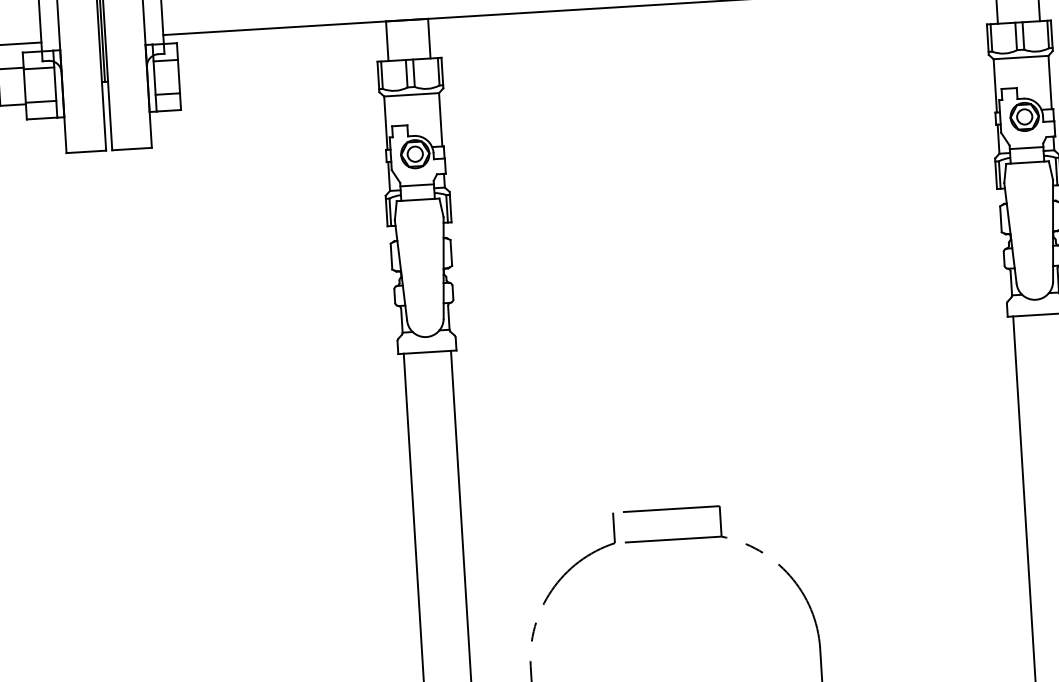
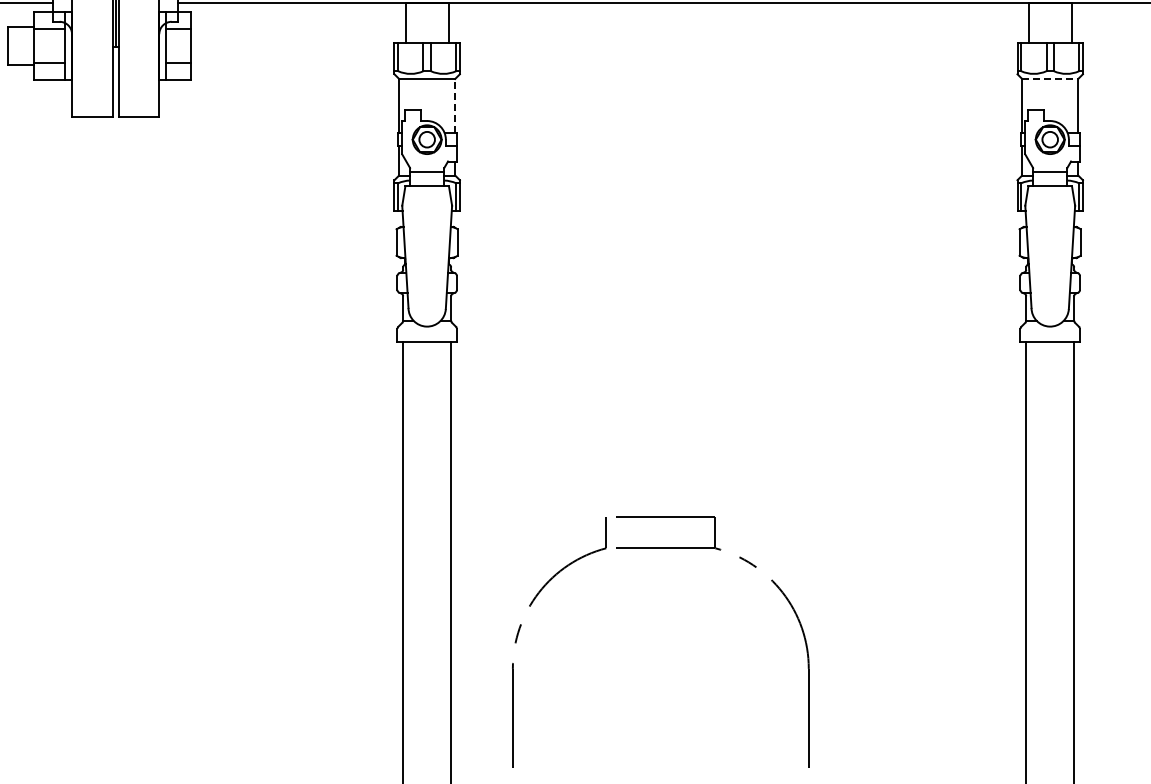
line: (1021, 57) -> (1050, 78), solid -> dashed
line: (440, 119) -> (455, 105), solid -> dashed

